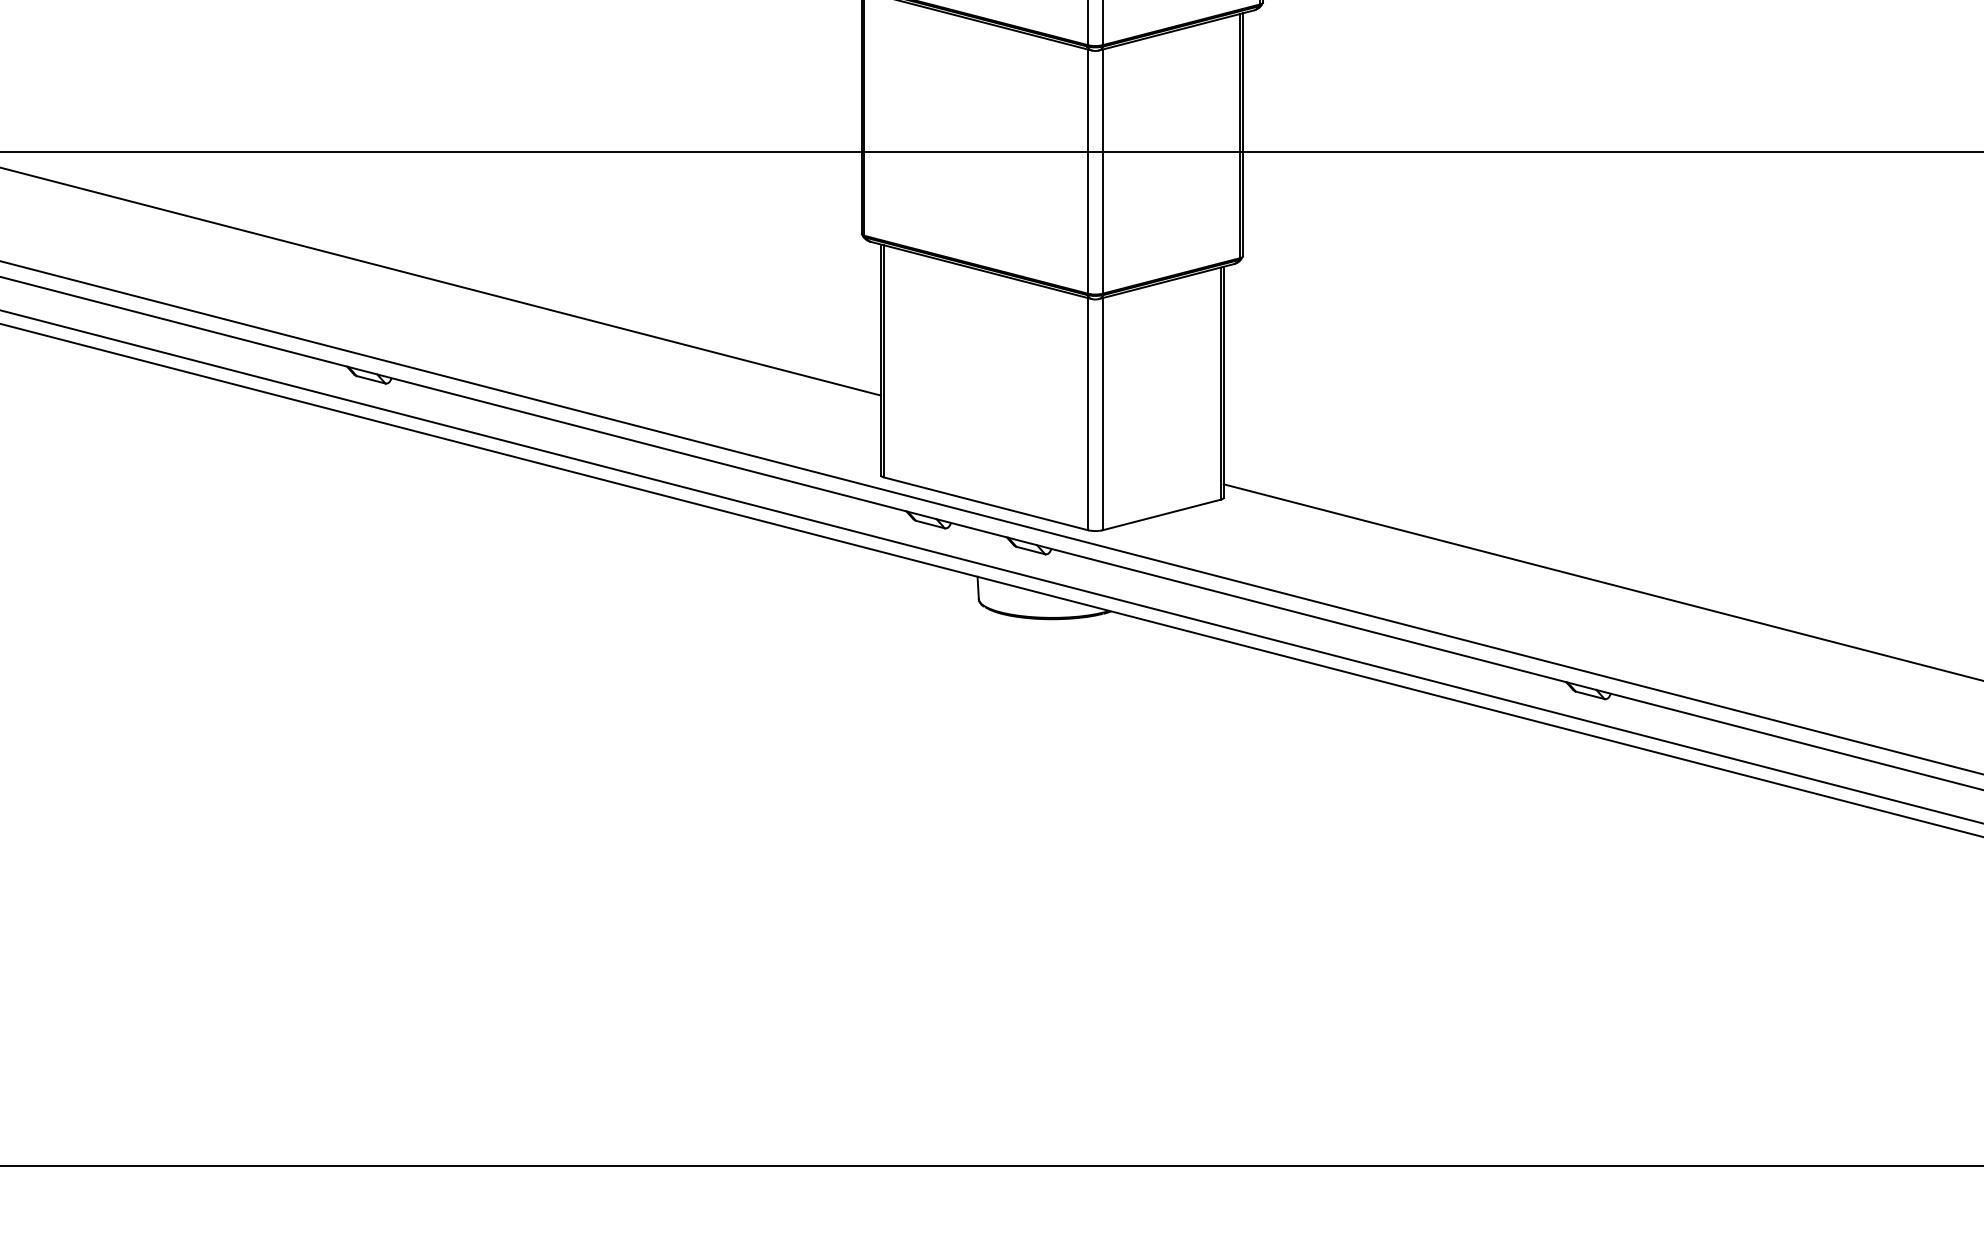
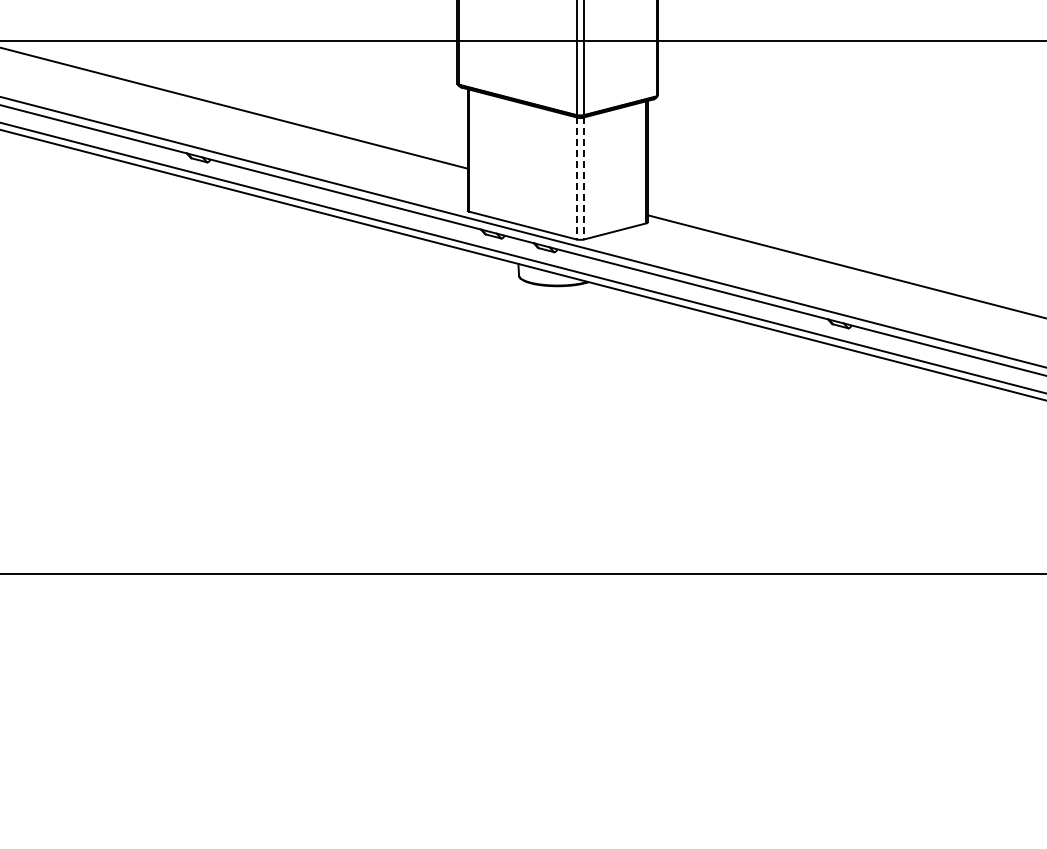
line: (1088, 414) -> (576, 178), solid -> dashed
line: (1103, 414) -> (584, 178), solid -> dashed

